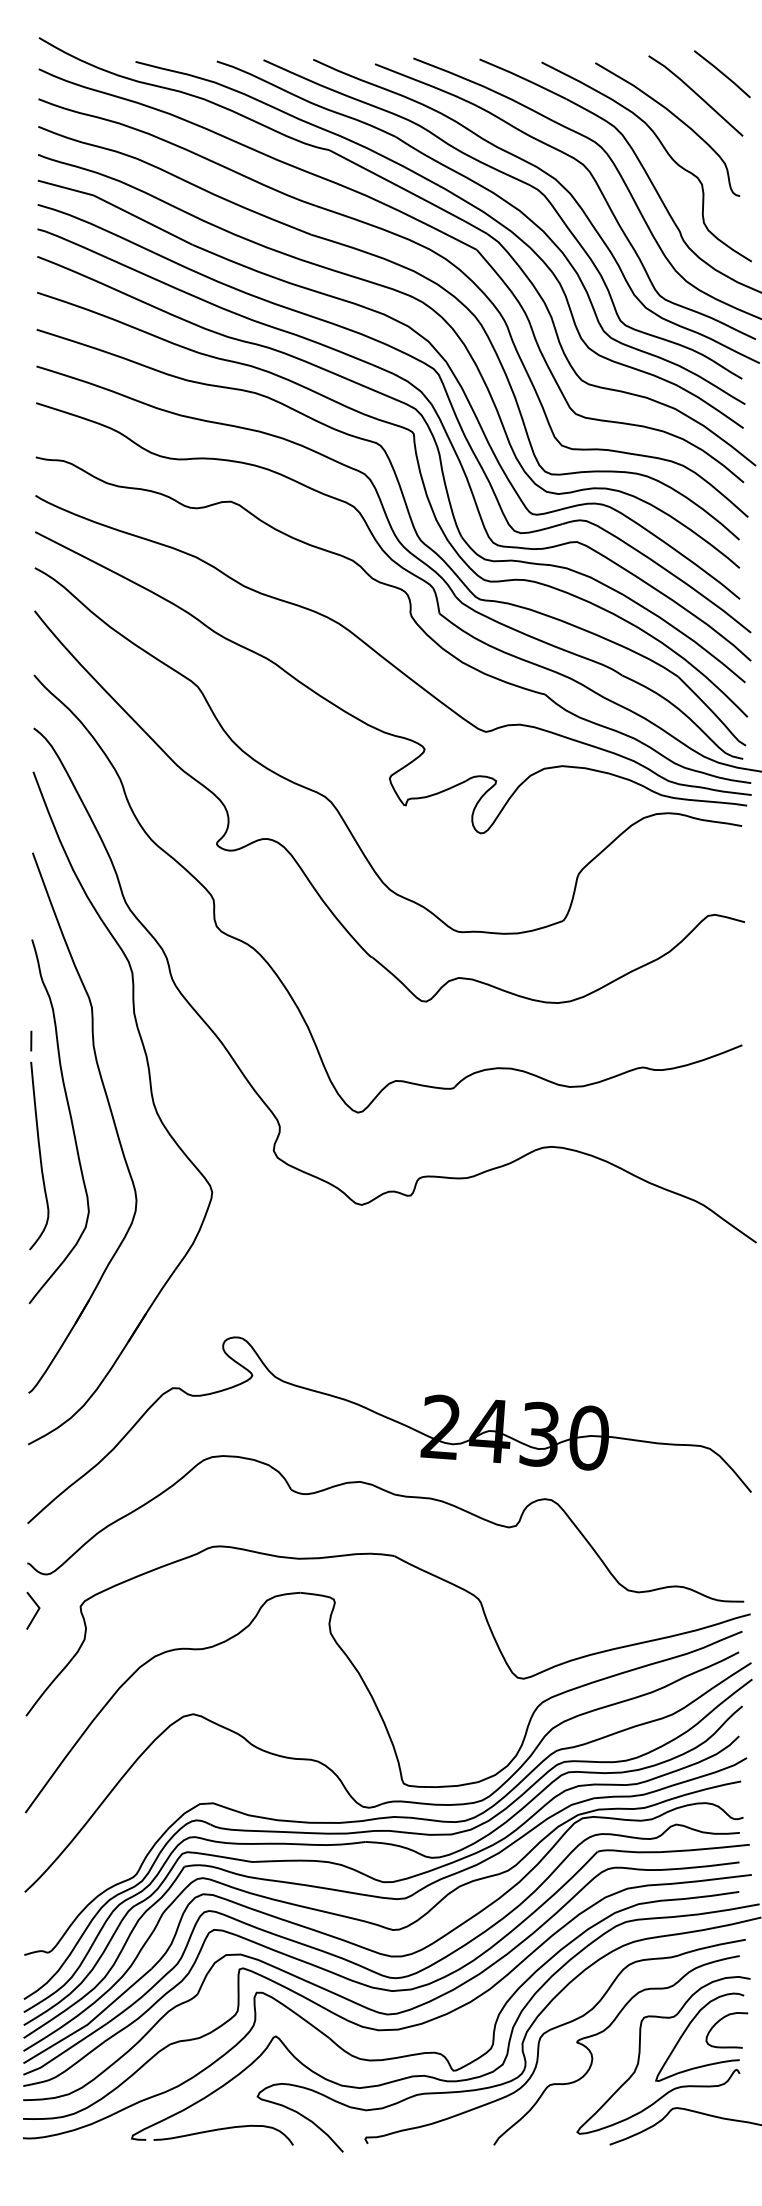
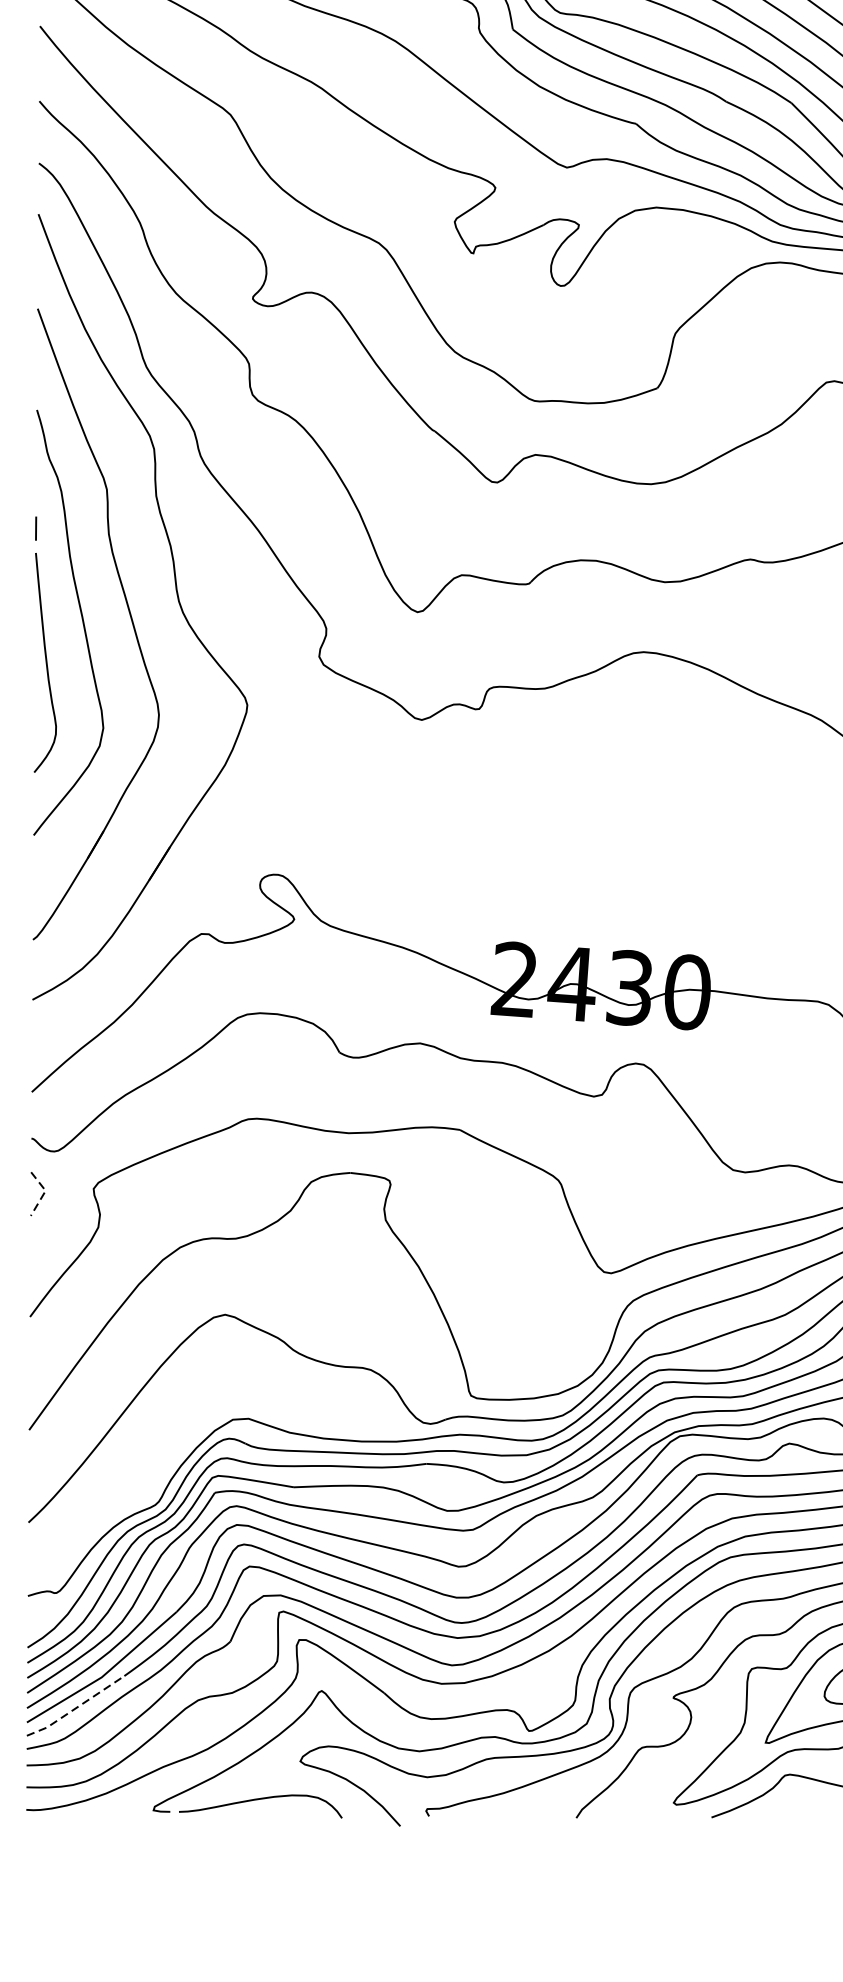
line: (38, 1609) -> (44, 1192), solid -> dashed
line: (65, 2051) -> (76, 1708), solid -> dashed

